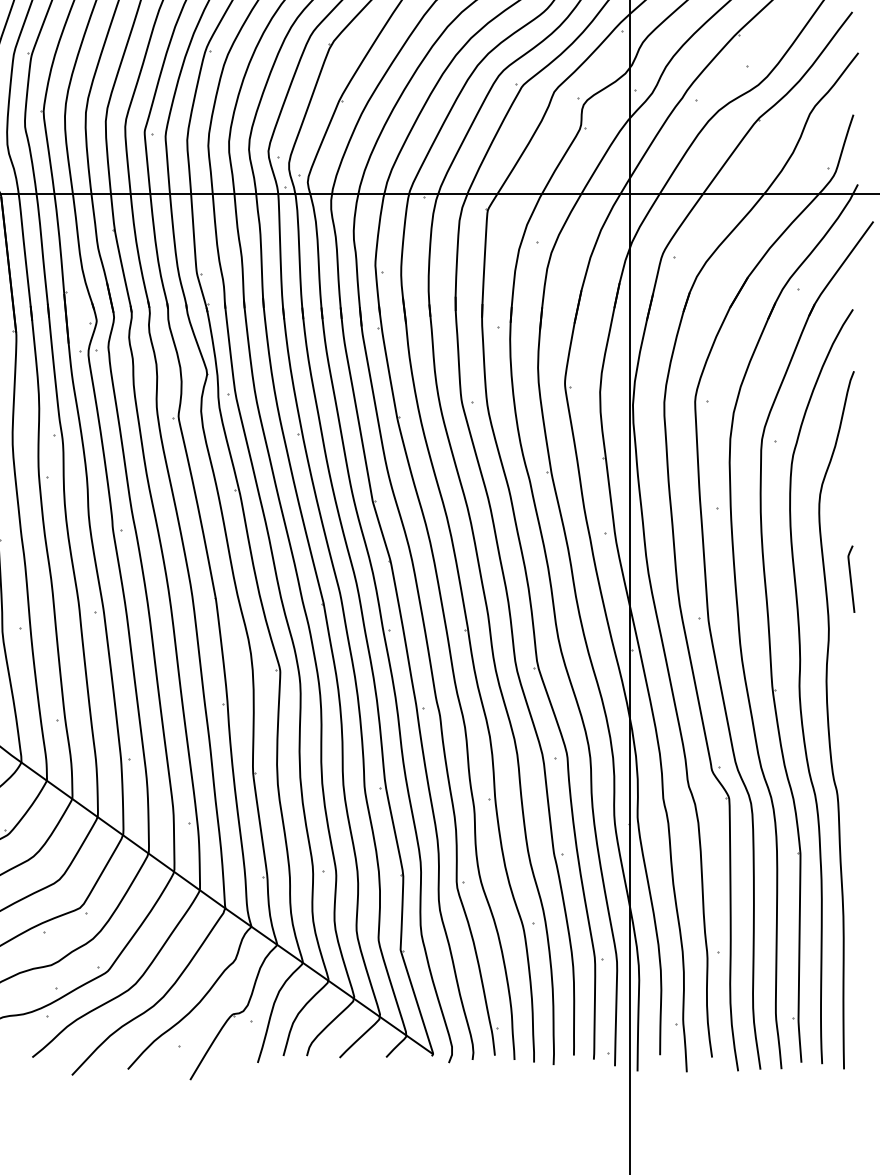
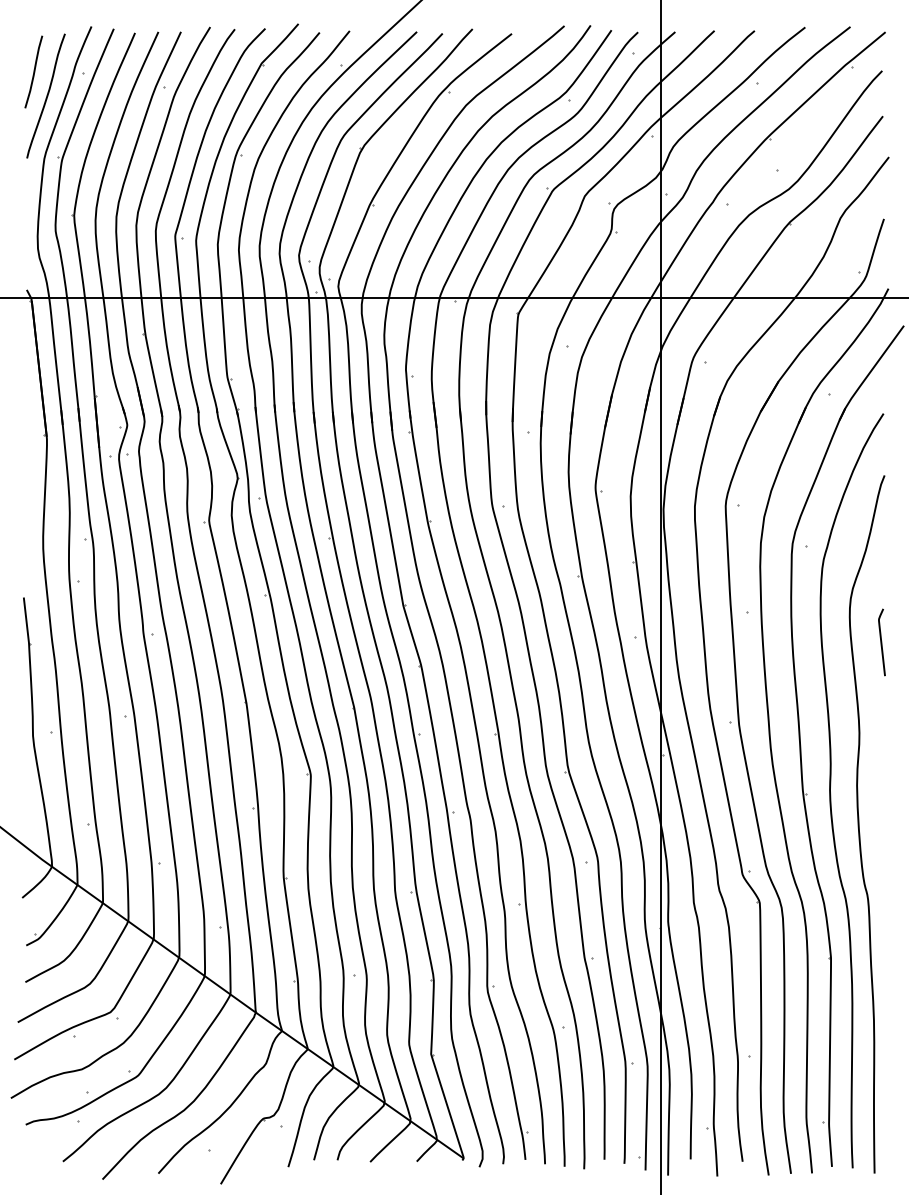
curve: (850, 579) -> (881, 642), moved

